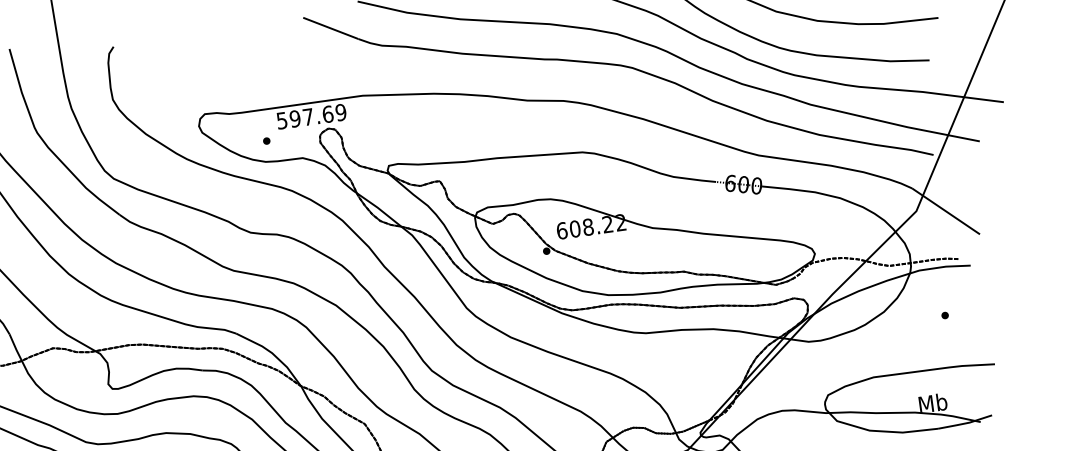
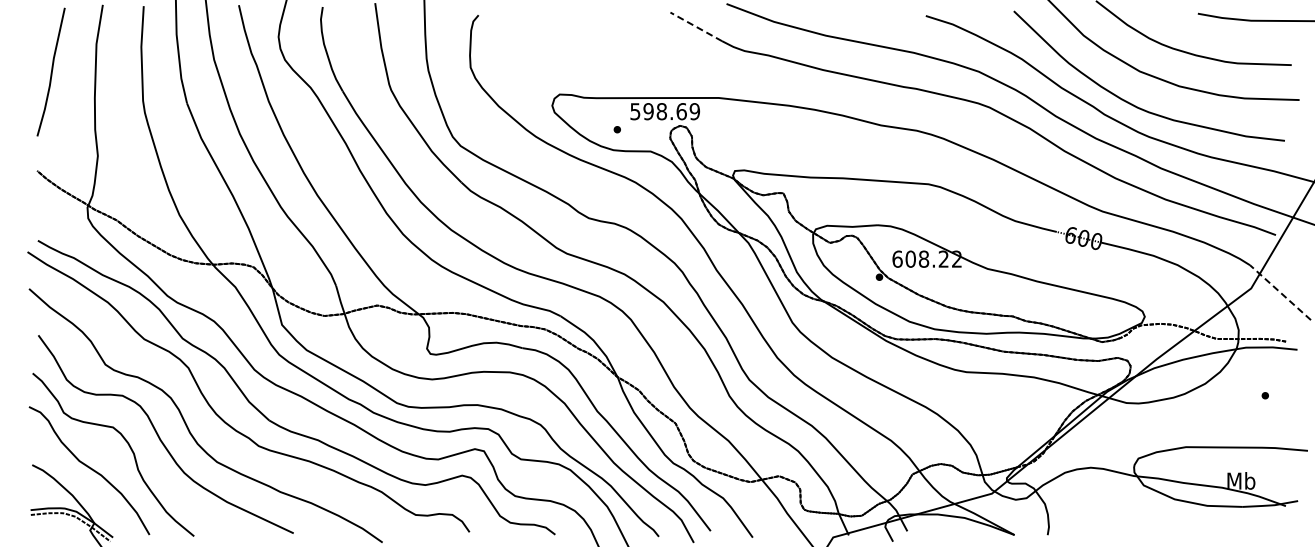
line: (330, 27) -> (696, 26), solid -> dashed
text: (307, 116) -> (661, 111), 597.69 -> 598.69
line: (945, 211) -> (1280, 292), solid -> dashed

